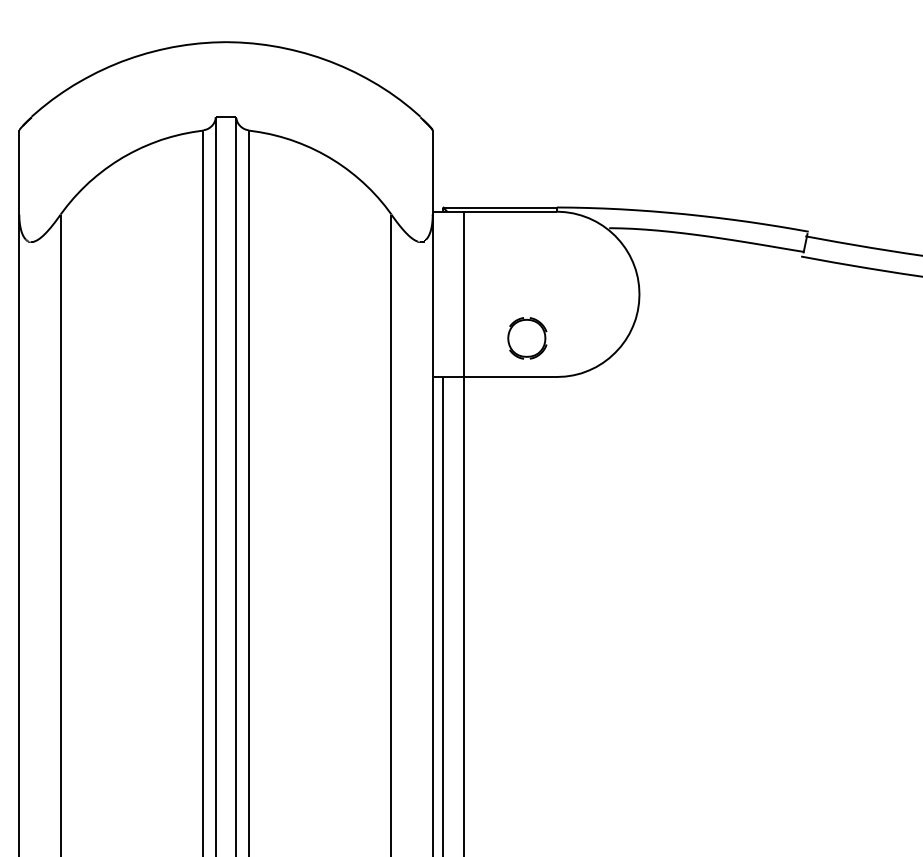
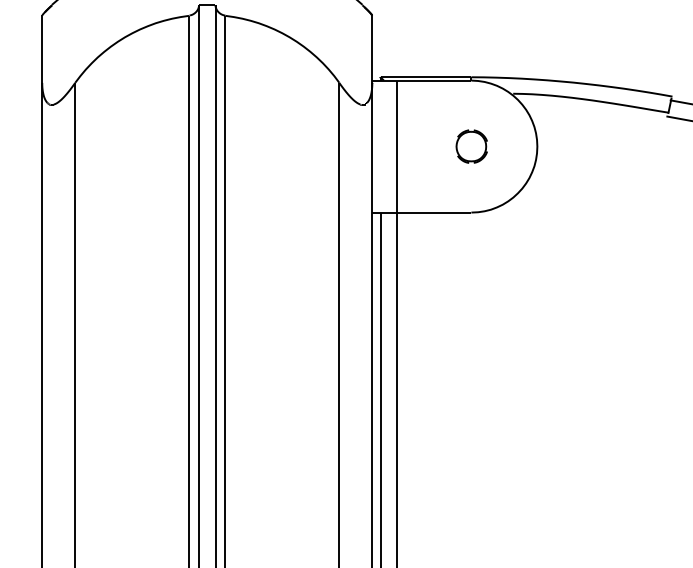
part: (527, 338) -> (471, 146), moved

